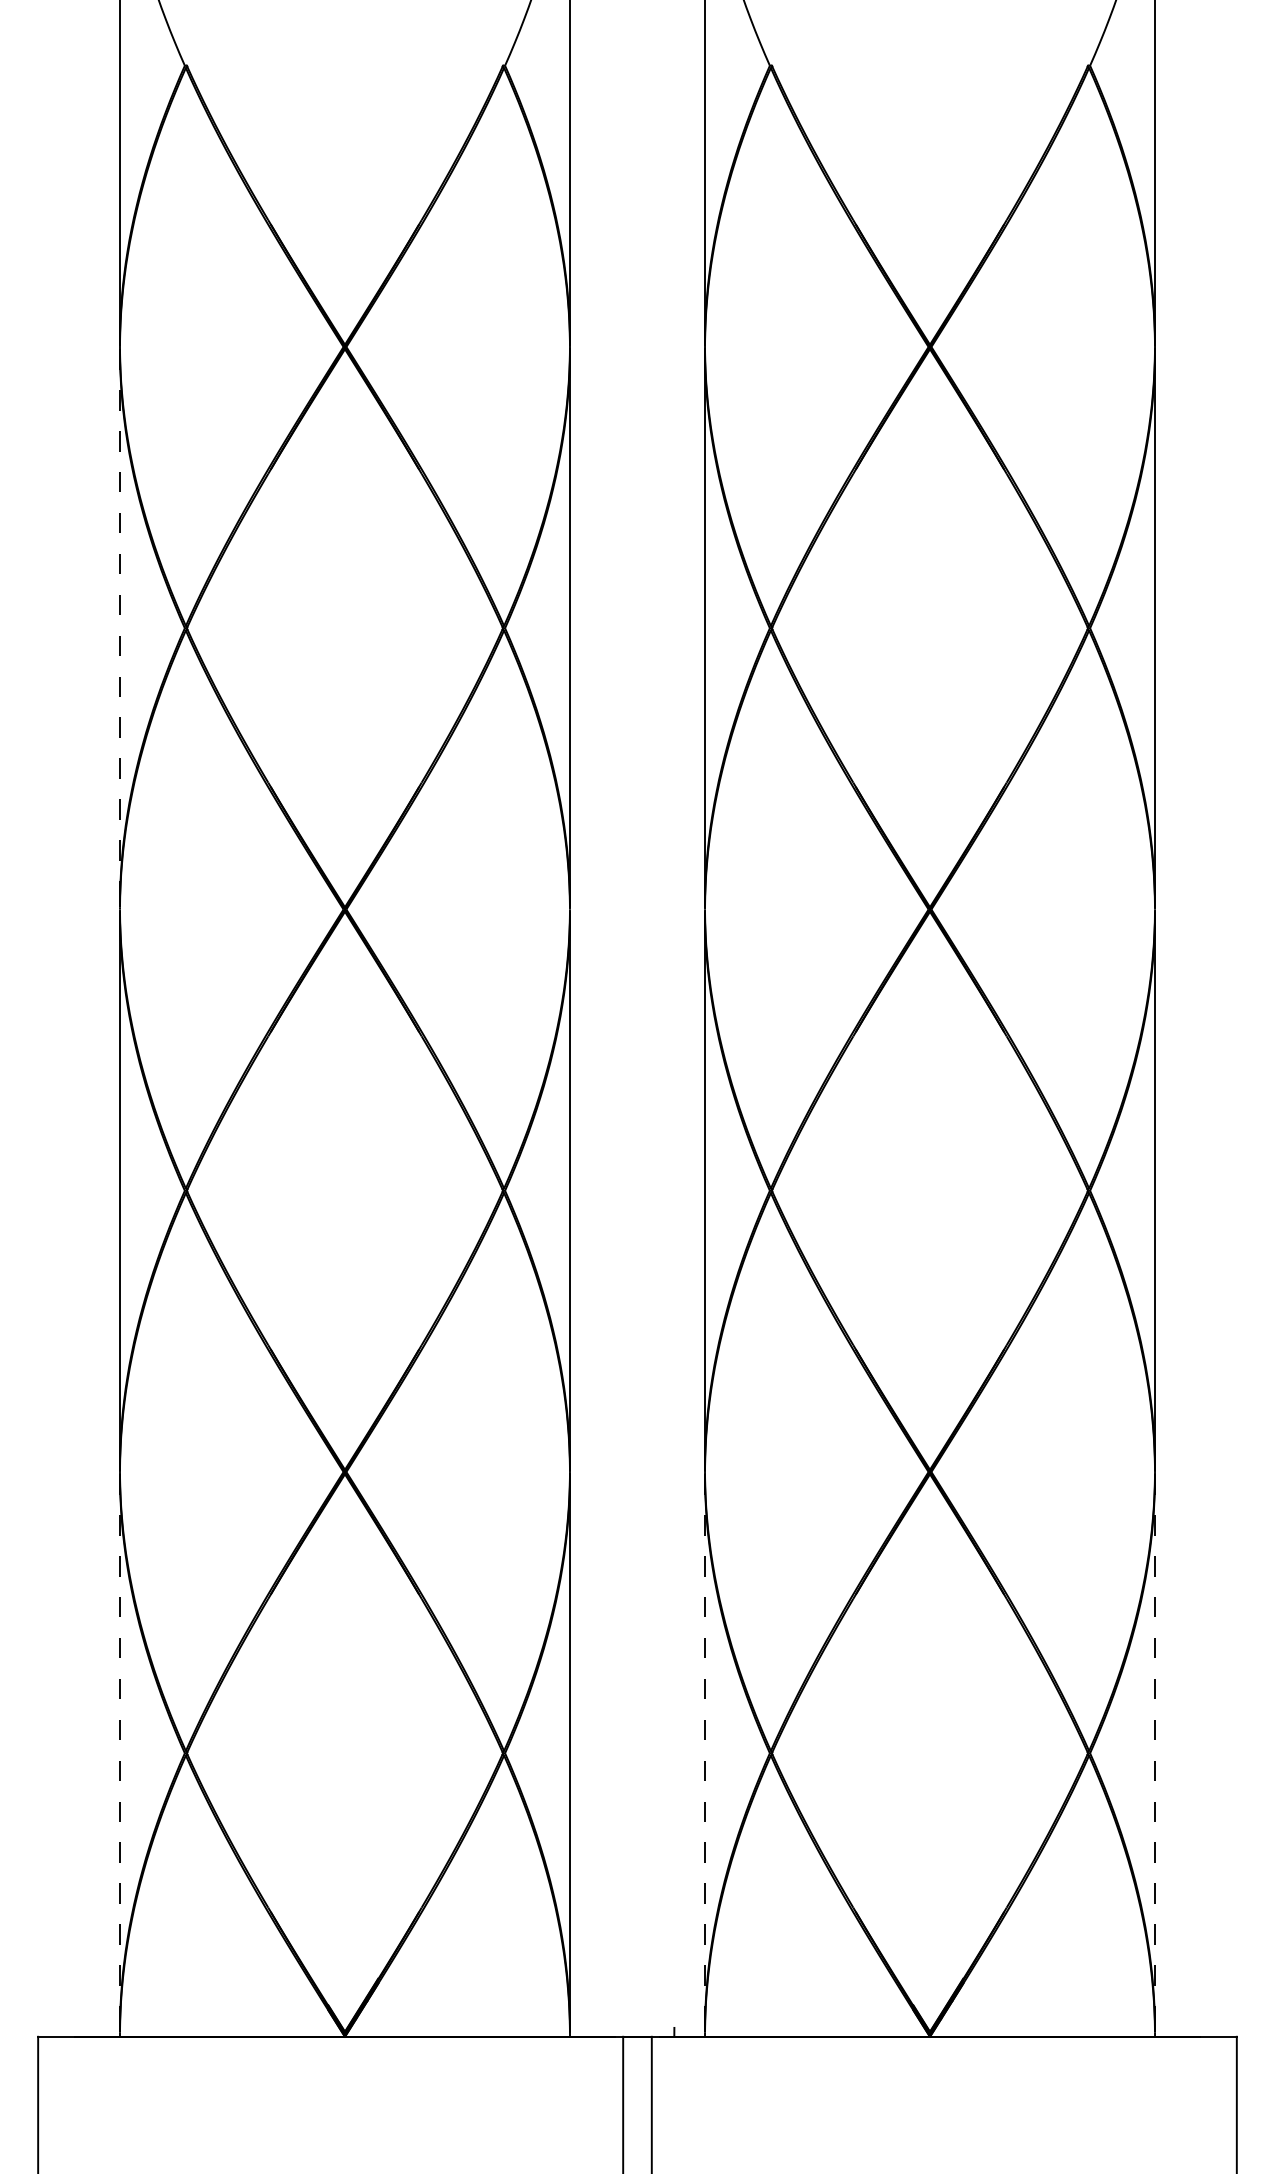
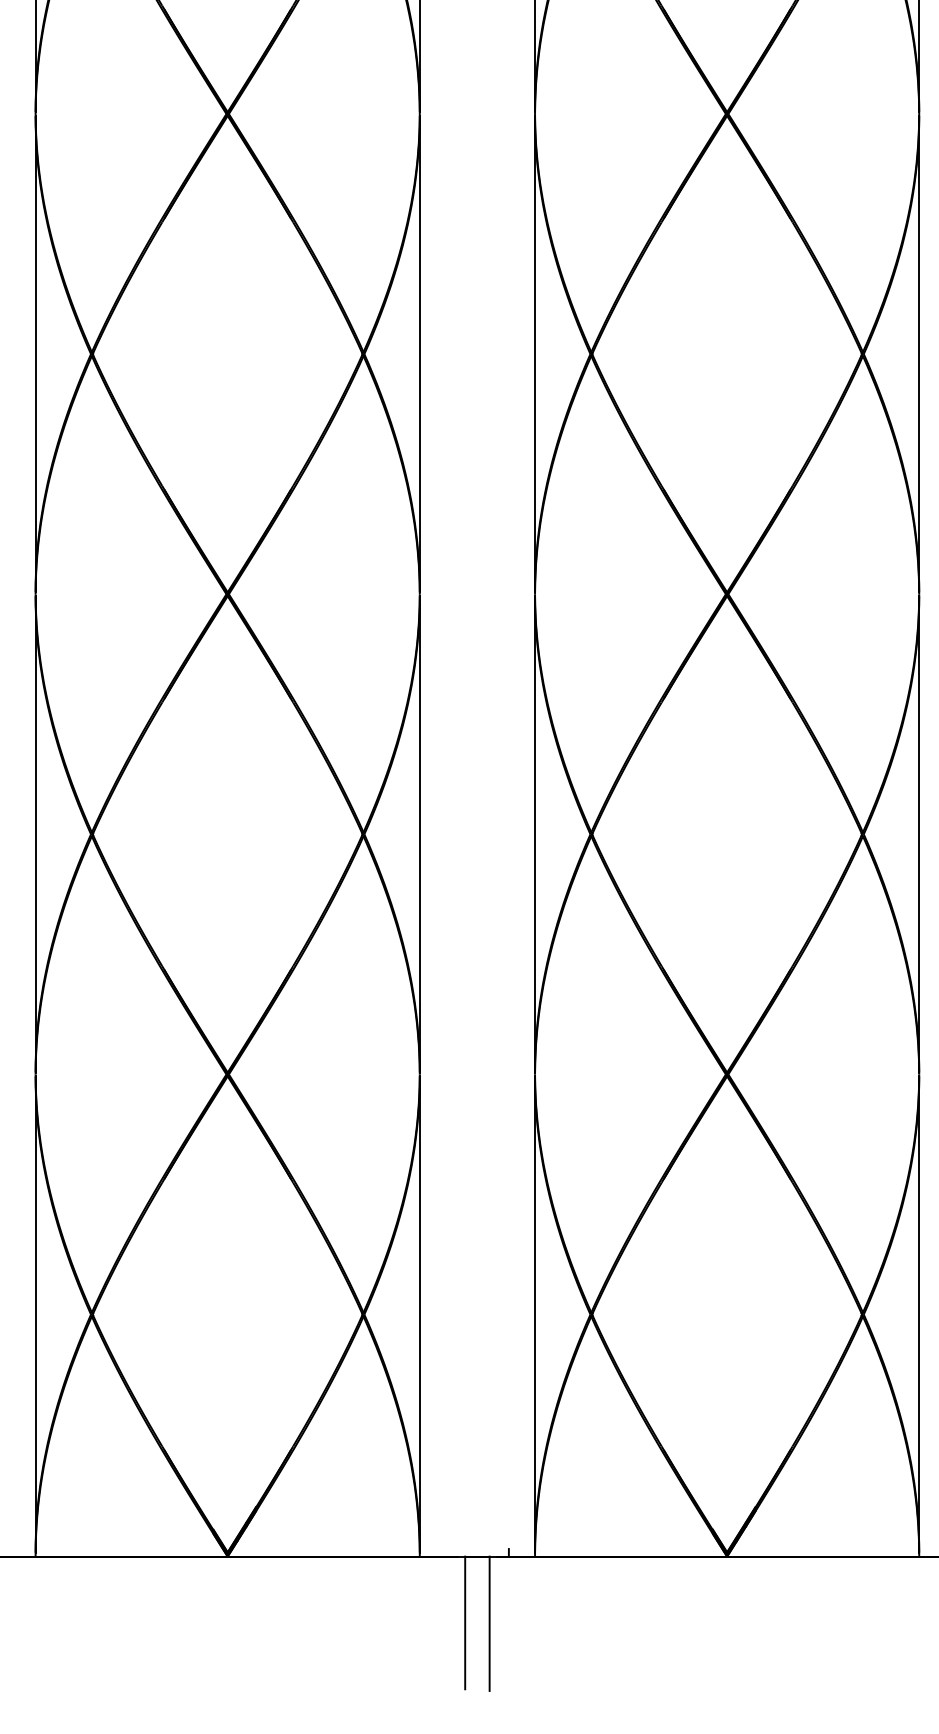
line: (119, 628) -> (35, 354), dashed -> solid
line: (119, 1753) -> (35, 1314), dashed -> solid
line: (705, 1753) -> (535, 1314), dashed -> solid
line: (1155, 1753) -> (919, 1314), dashed -> solid

